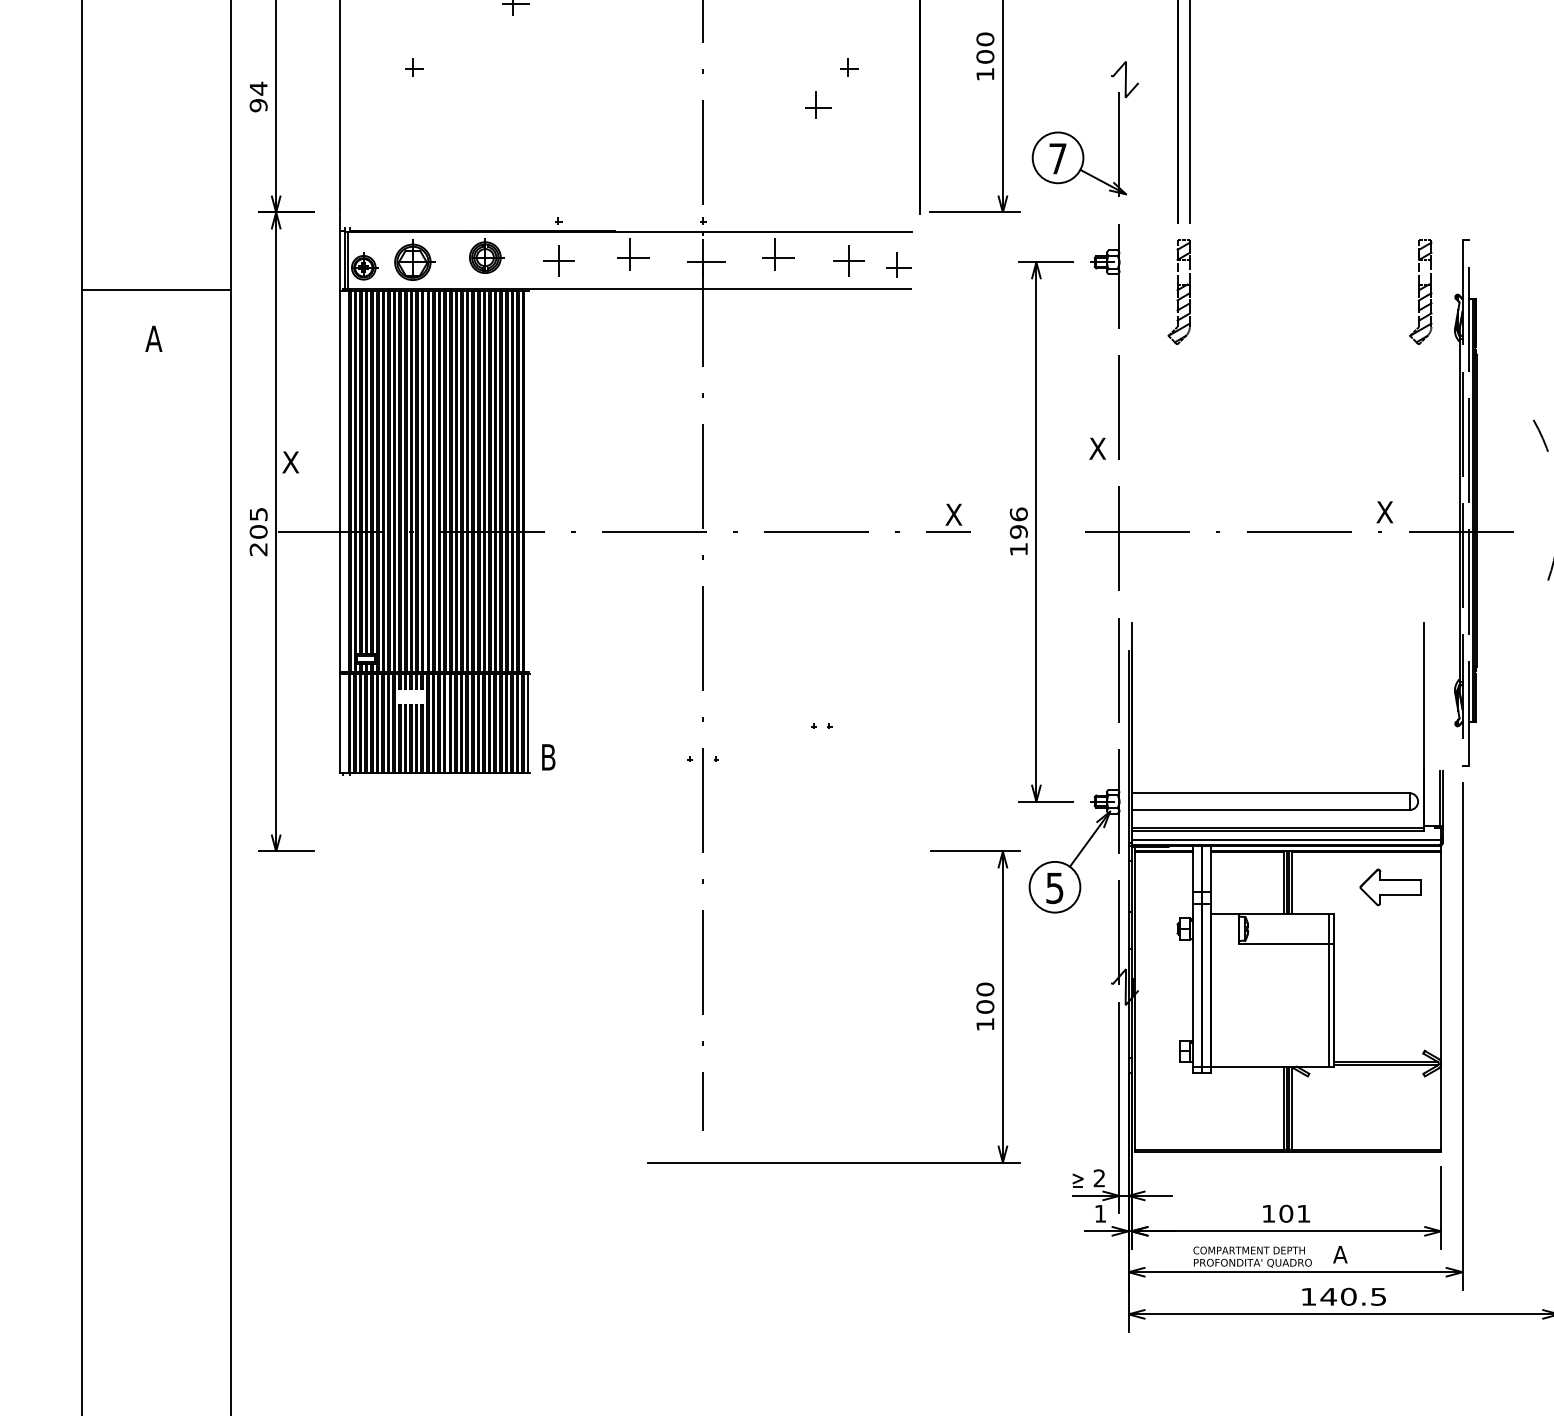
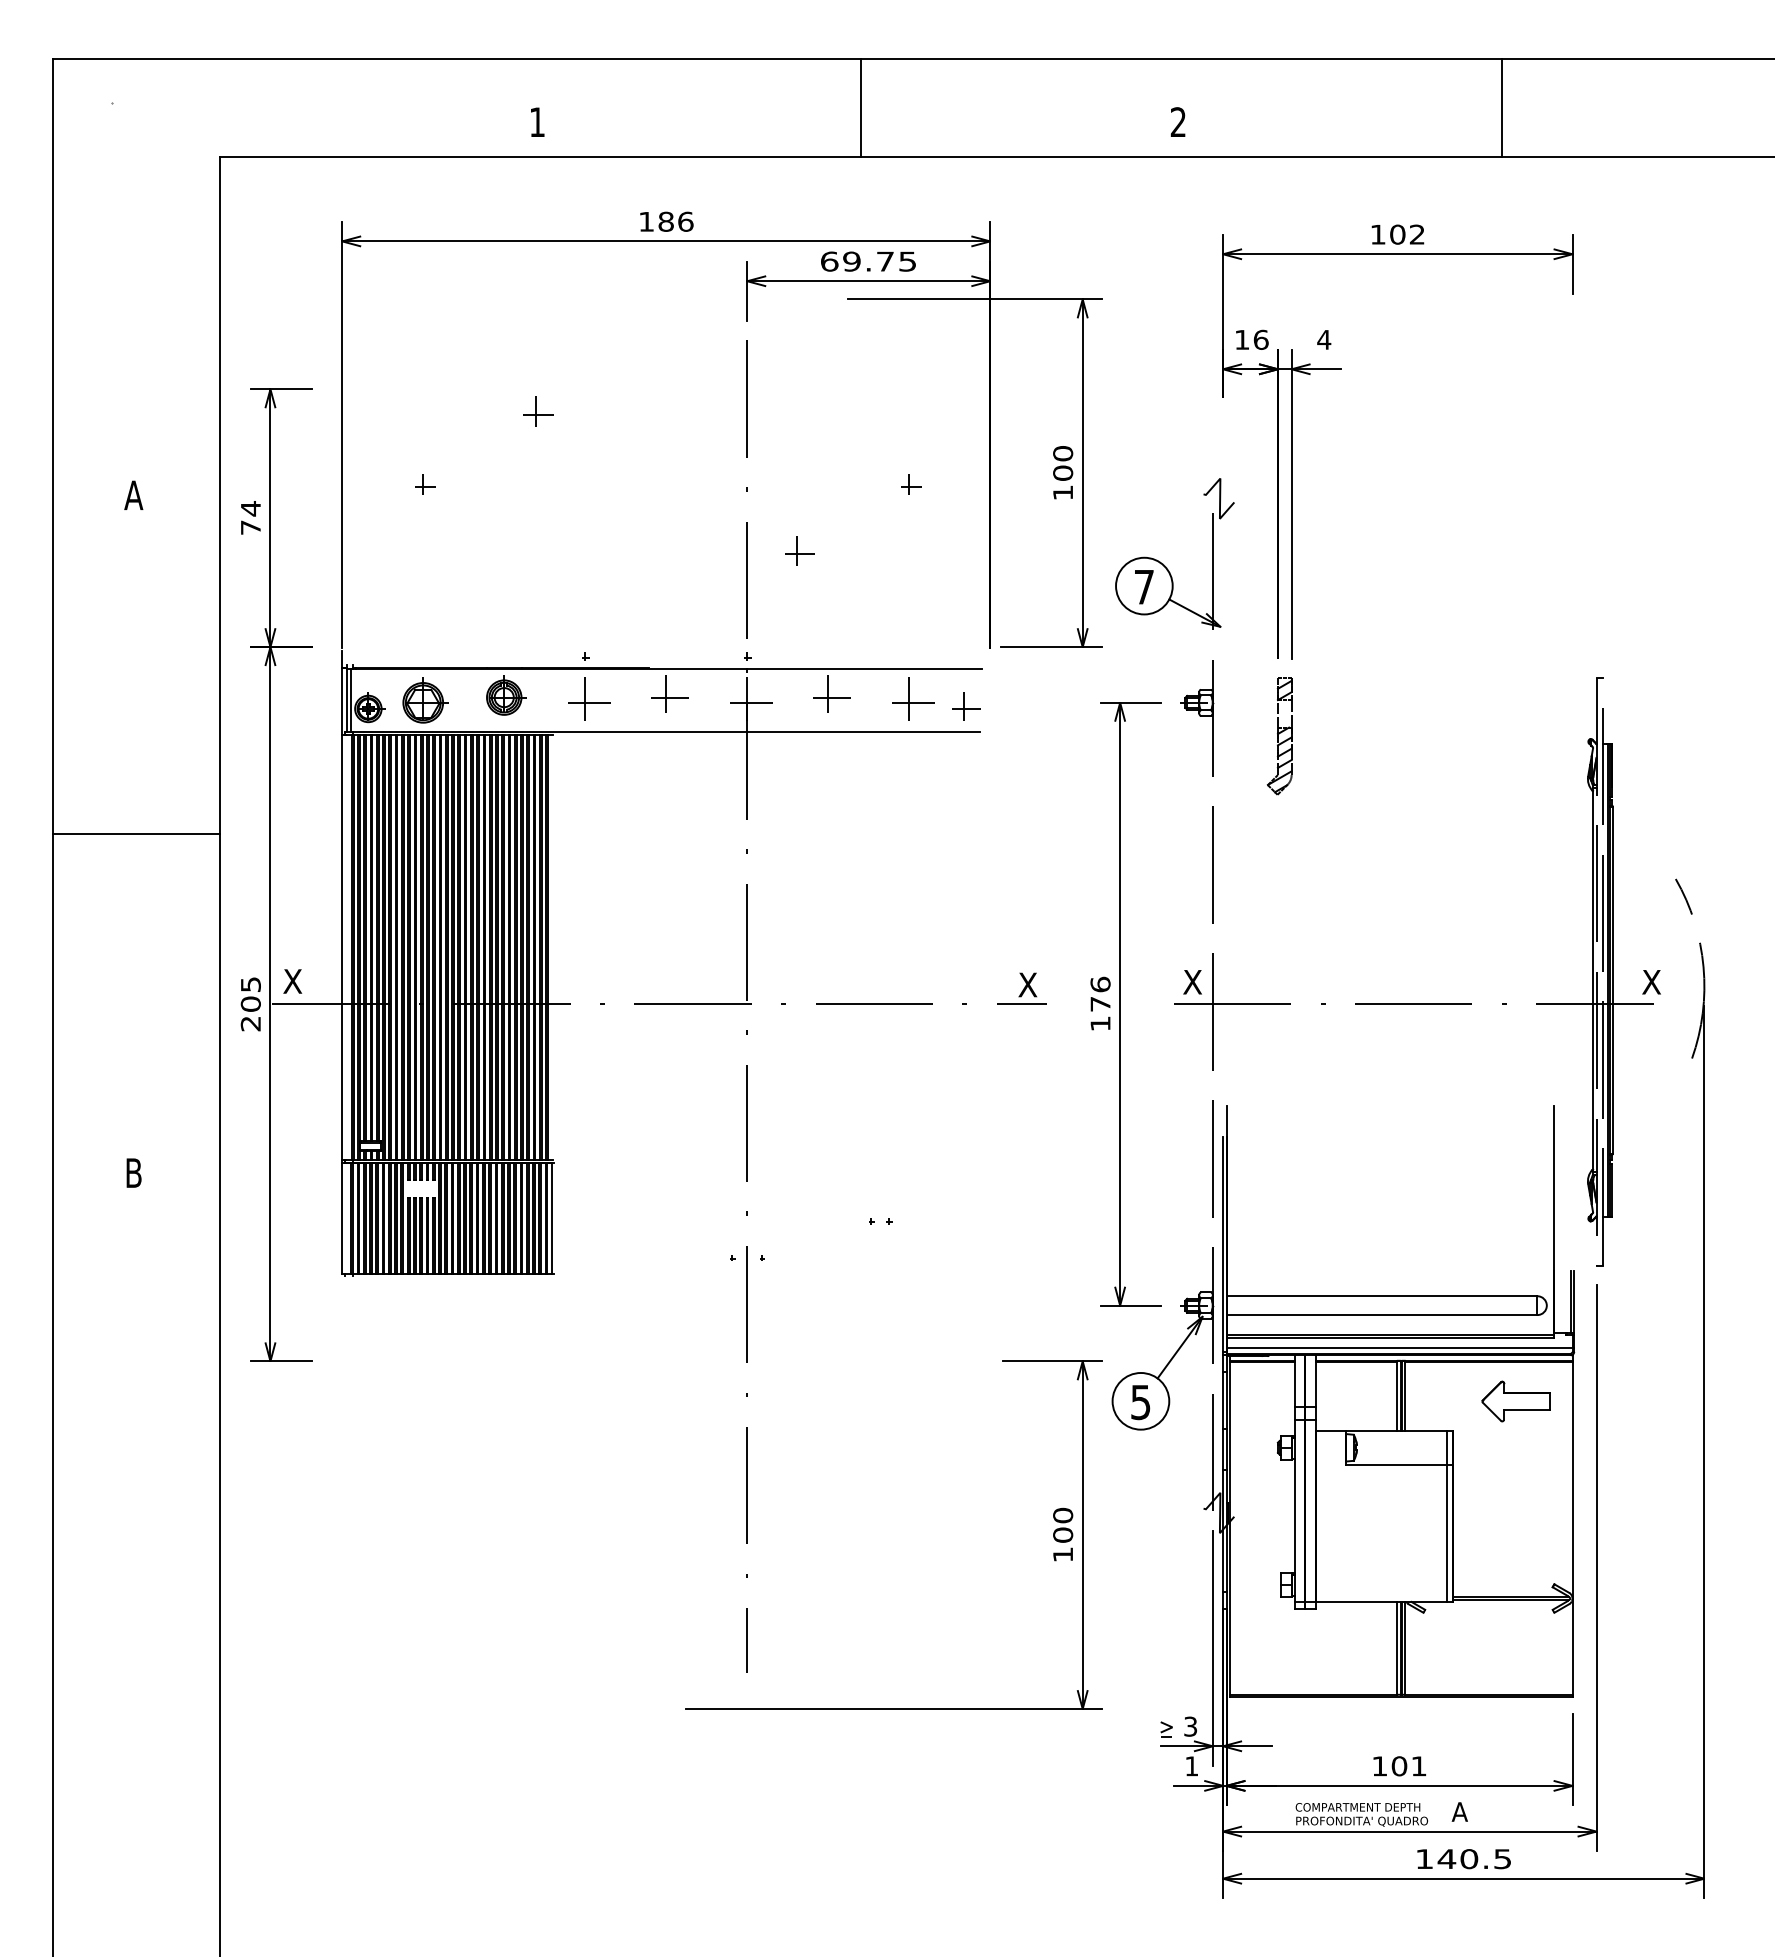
part: (818, 104) -> (799, 550), moved
text: (258, 105) -> (250, 527), 94 -> 74
part: (561, 258) -> (589, 698), size x1.43
part: (851, 258) -> (913, 698), size x1.43
line: (156, 290) -> (136, 834), moved
part: (1420, 292) -> (1549, 736), removed
text: (153, 338) -> (133, 494), moved
text: (1097, 449) -> (1192, 982), moved
text: (290, 462) -> (292, 981), moved
text: (1384, 512) -> (1651, 982), moved
text: (1018, 531) -> (1100, 1003), 196 -> 176
text: (548, 756) -> (133, 1172), moved
text: (1099, 1178) -> (1190, 1726), 2 -> 3

